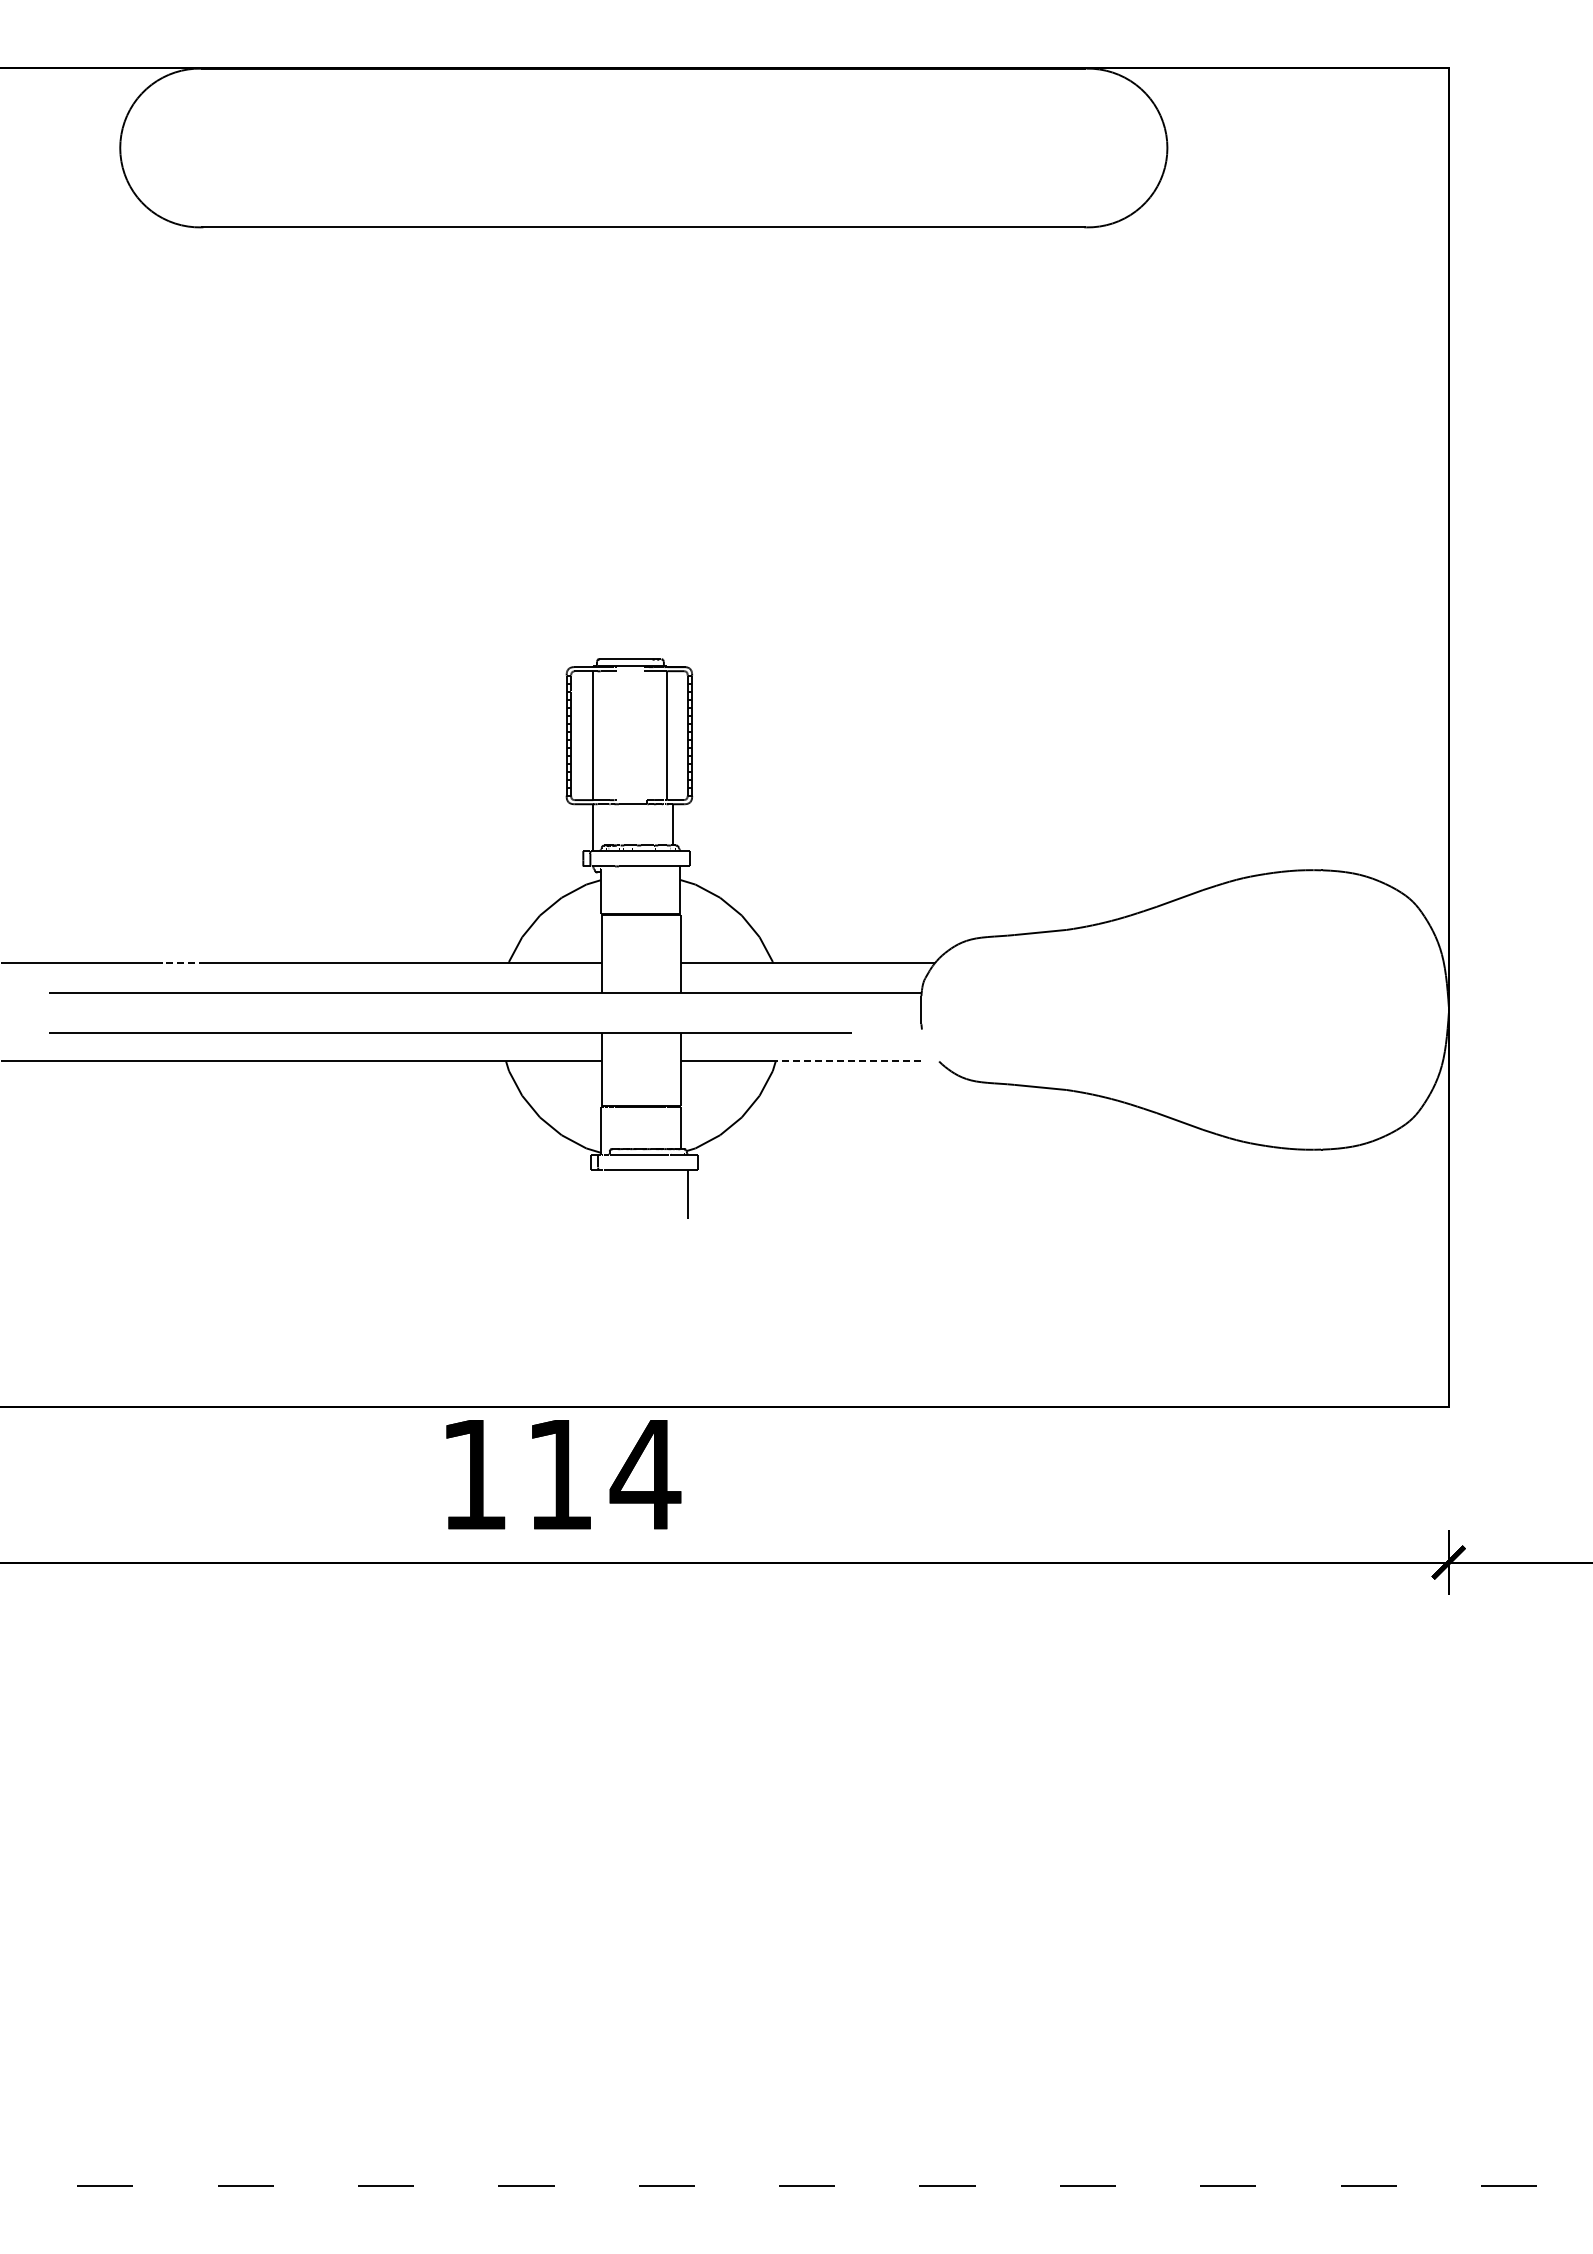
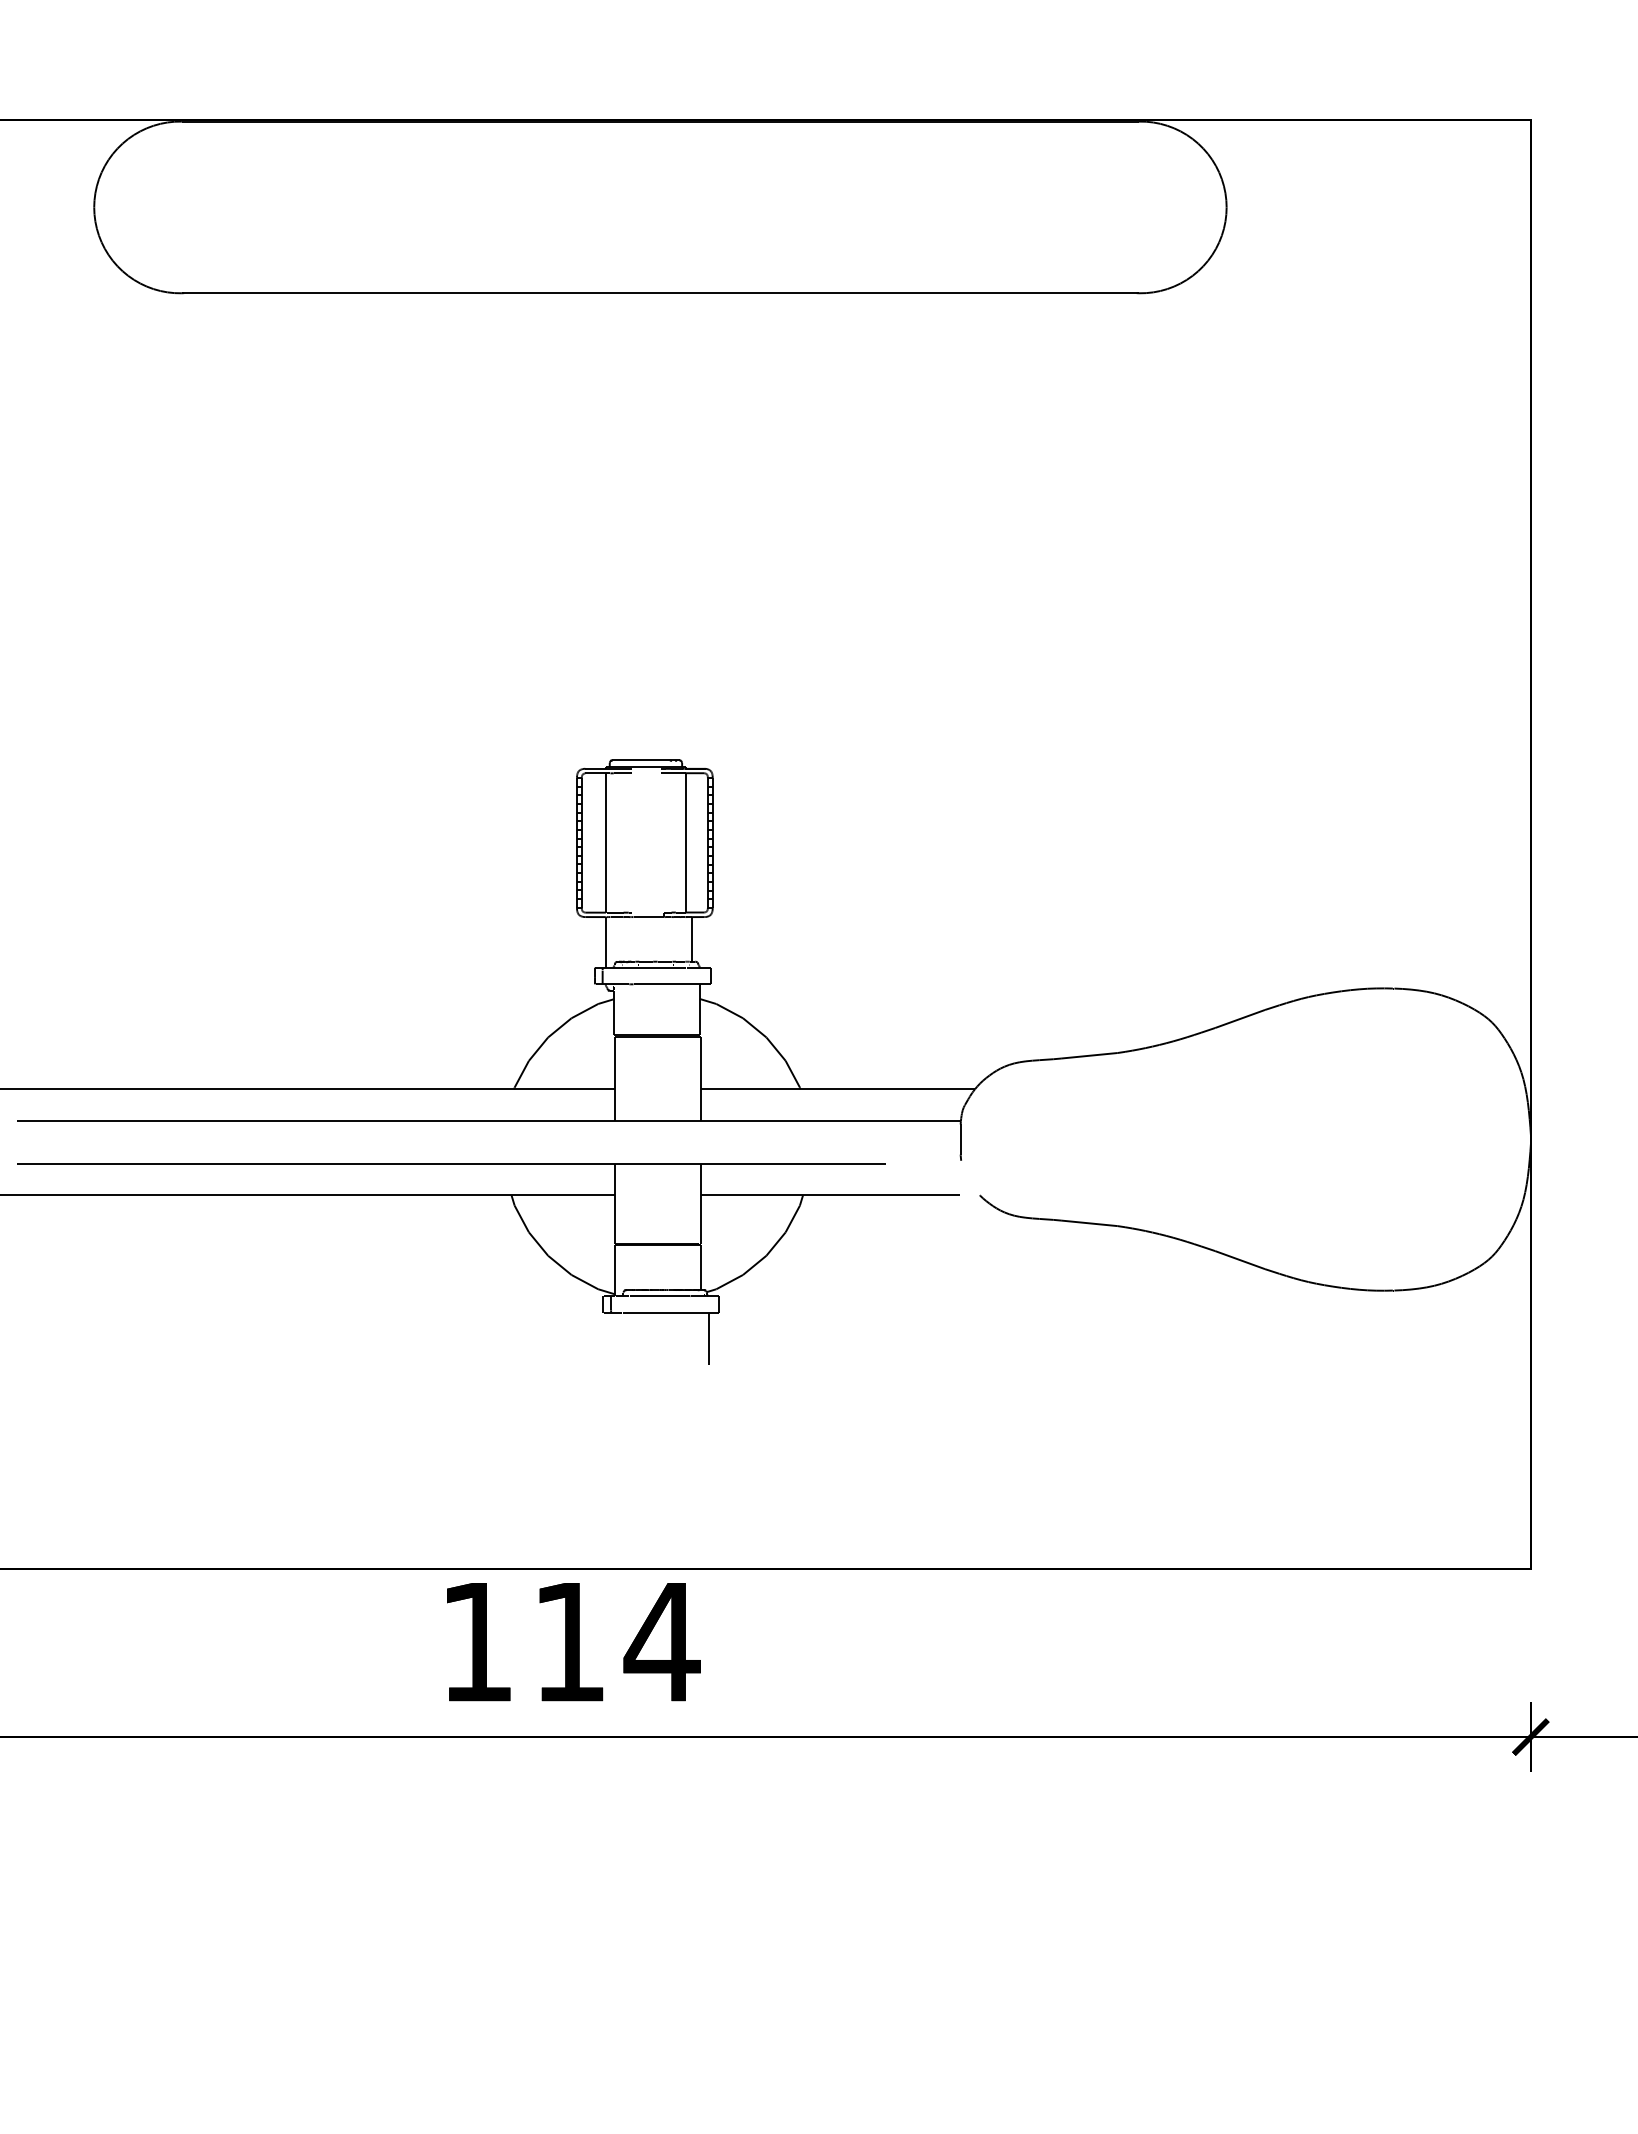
line: (184, 963) -> (163, 1089), dashed -> solid
line: (848, 1061) -> (881, 1195), dashed -> solid

